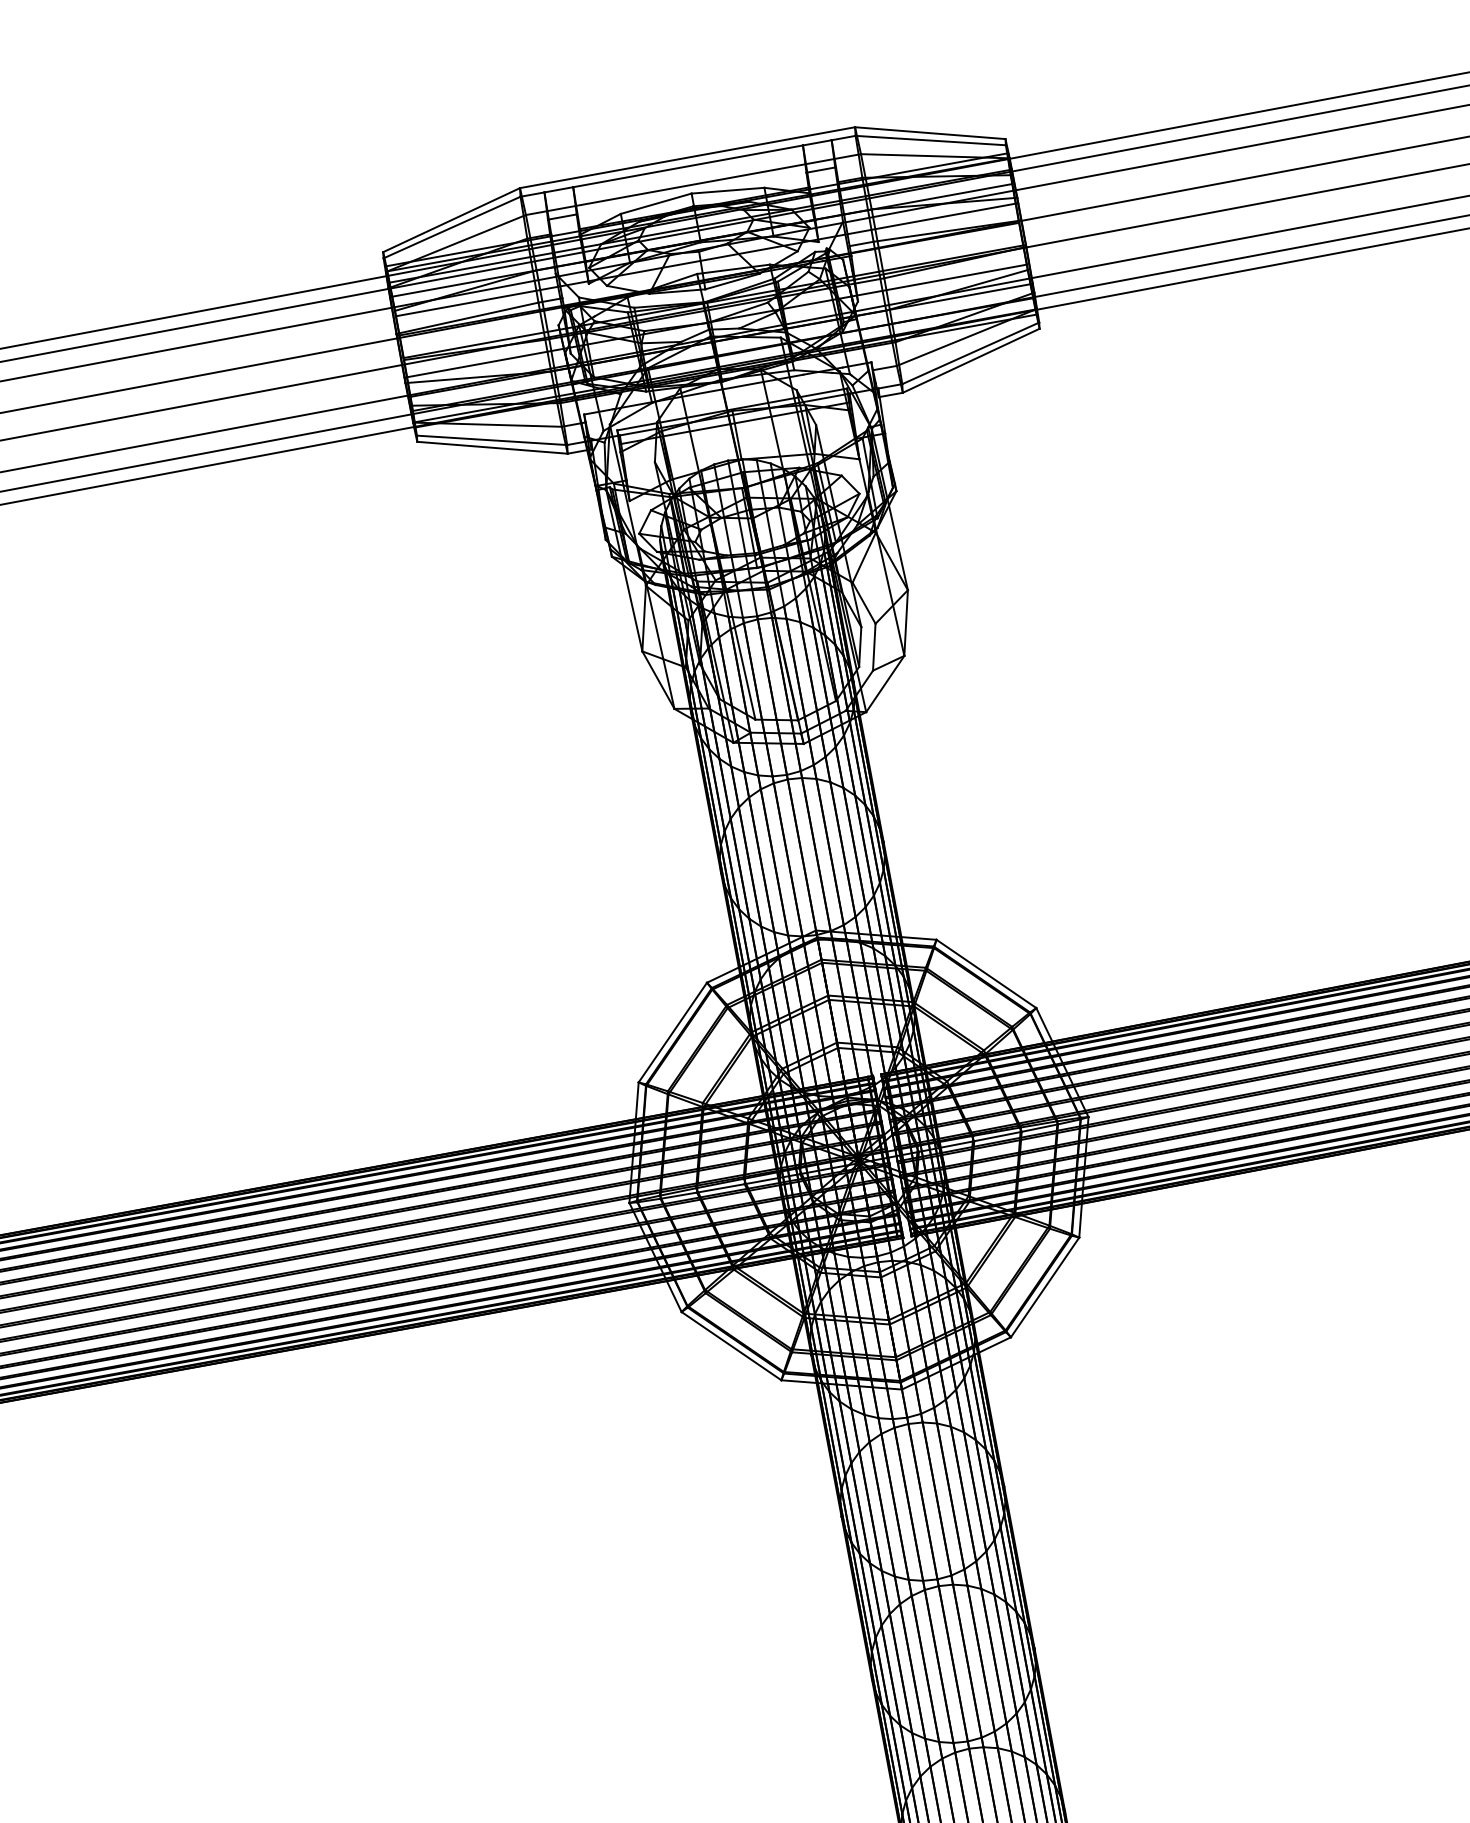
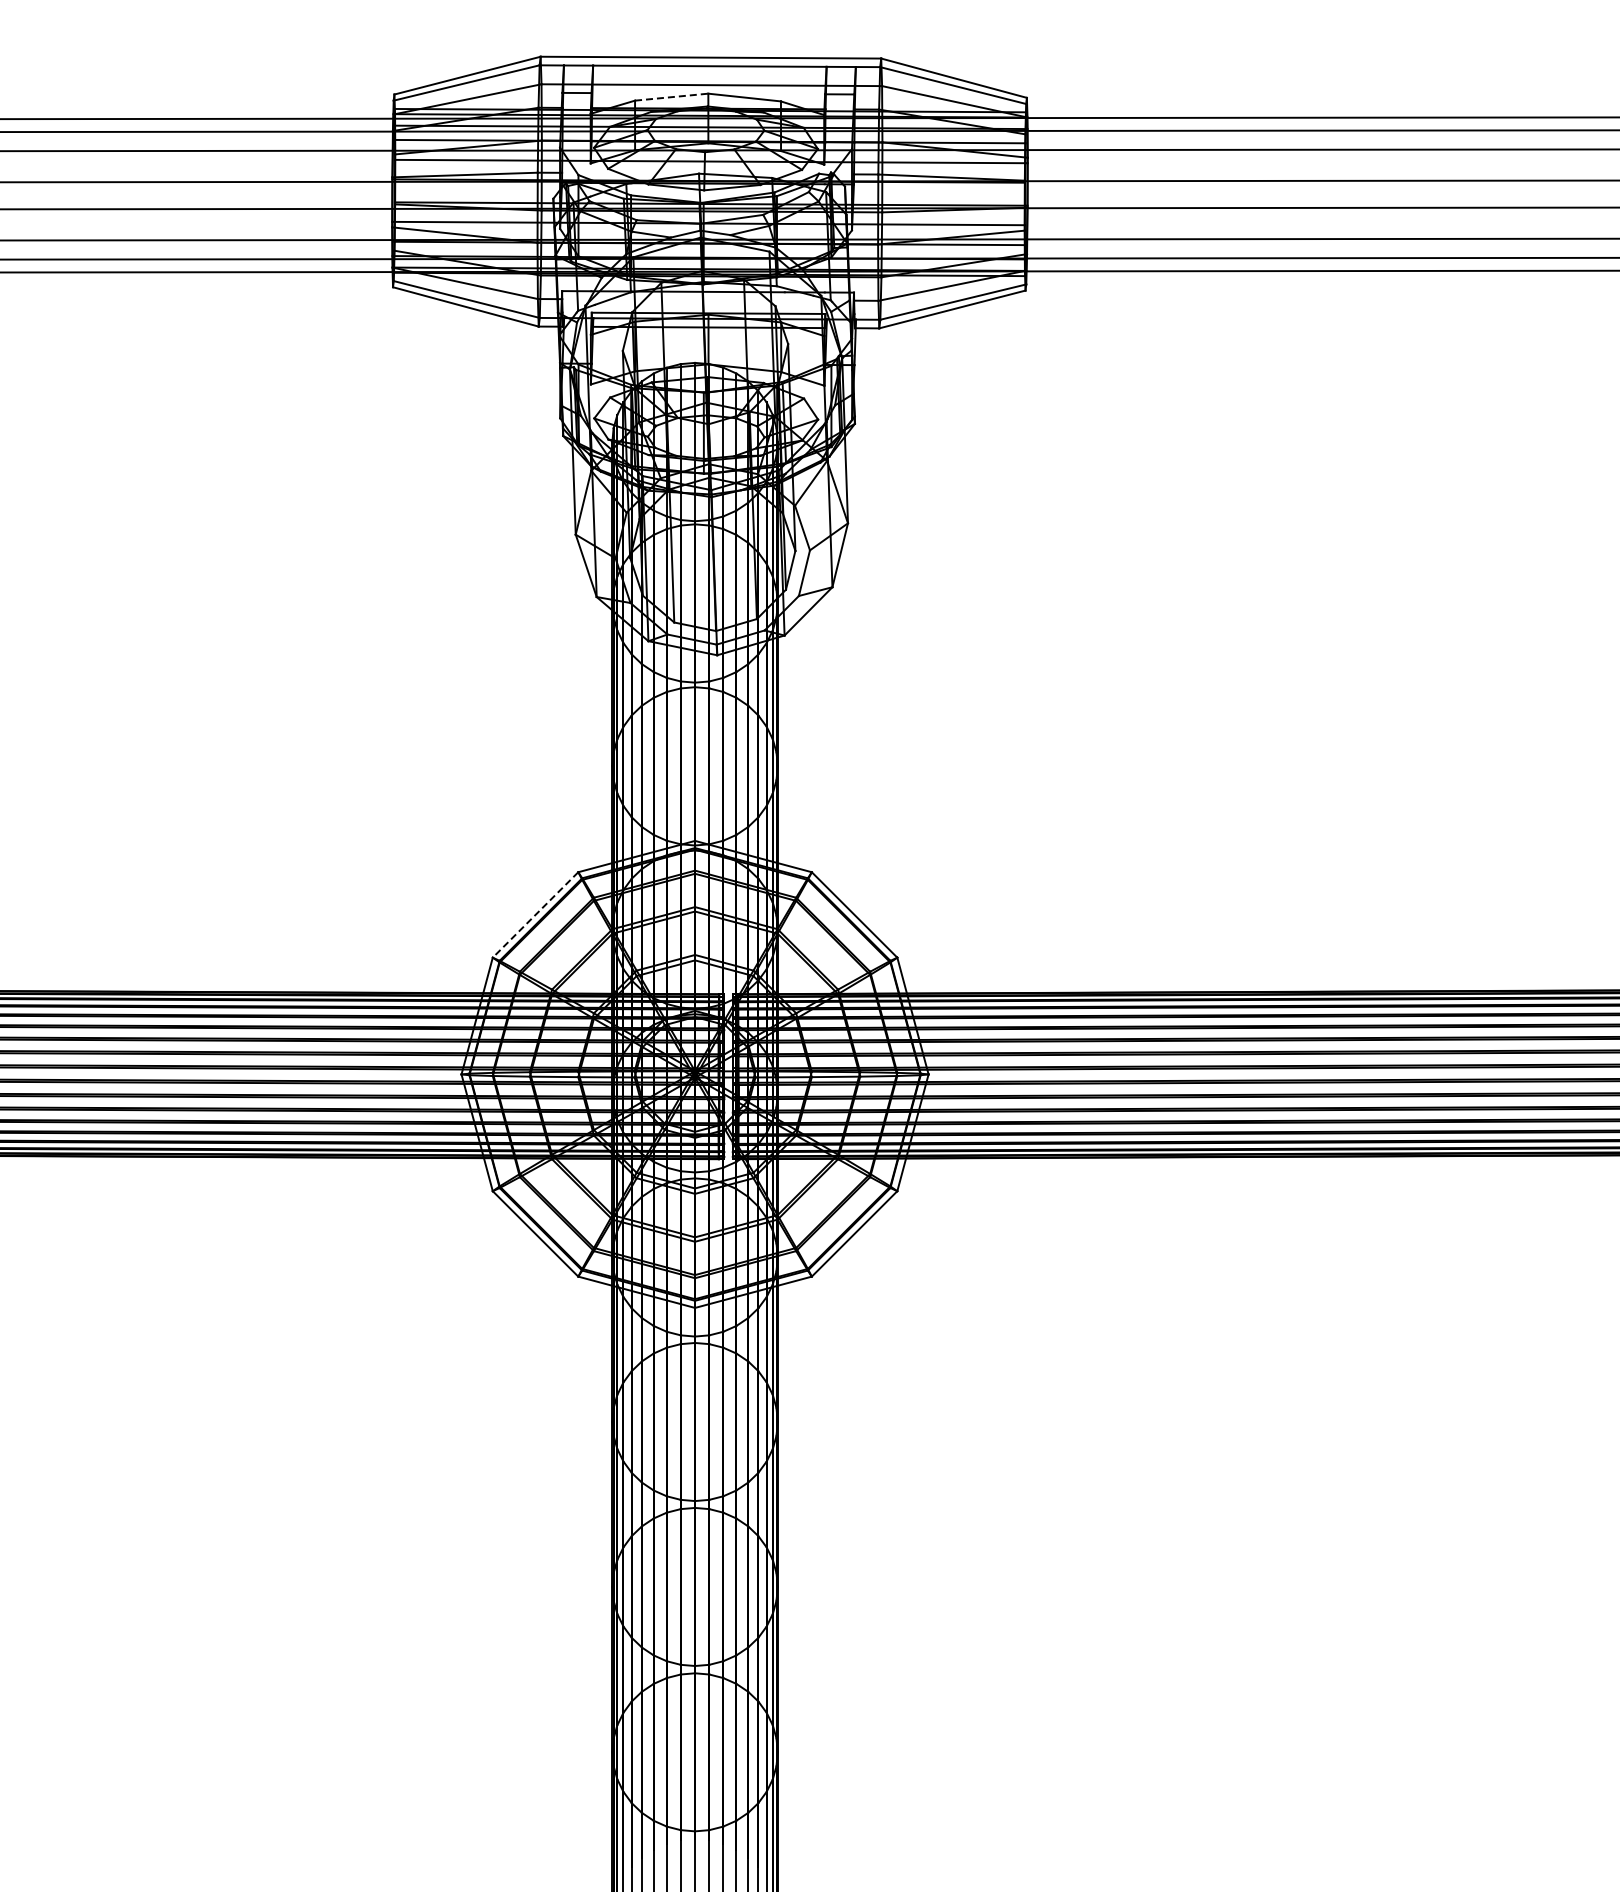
line: (656, 204) -> (671, 97), solid -> dashed
line: (672, 1033) -> (535, 915), solid -> dashed

